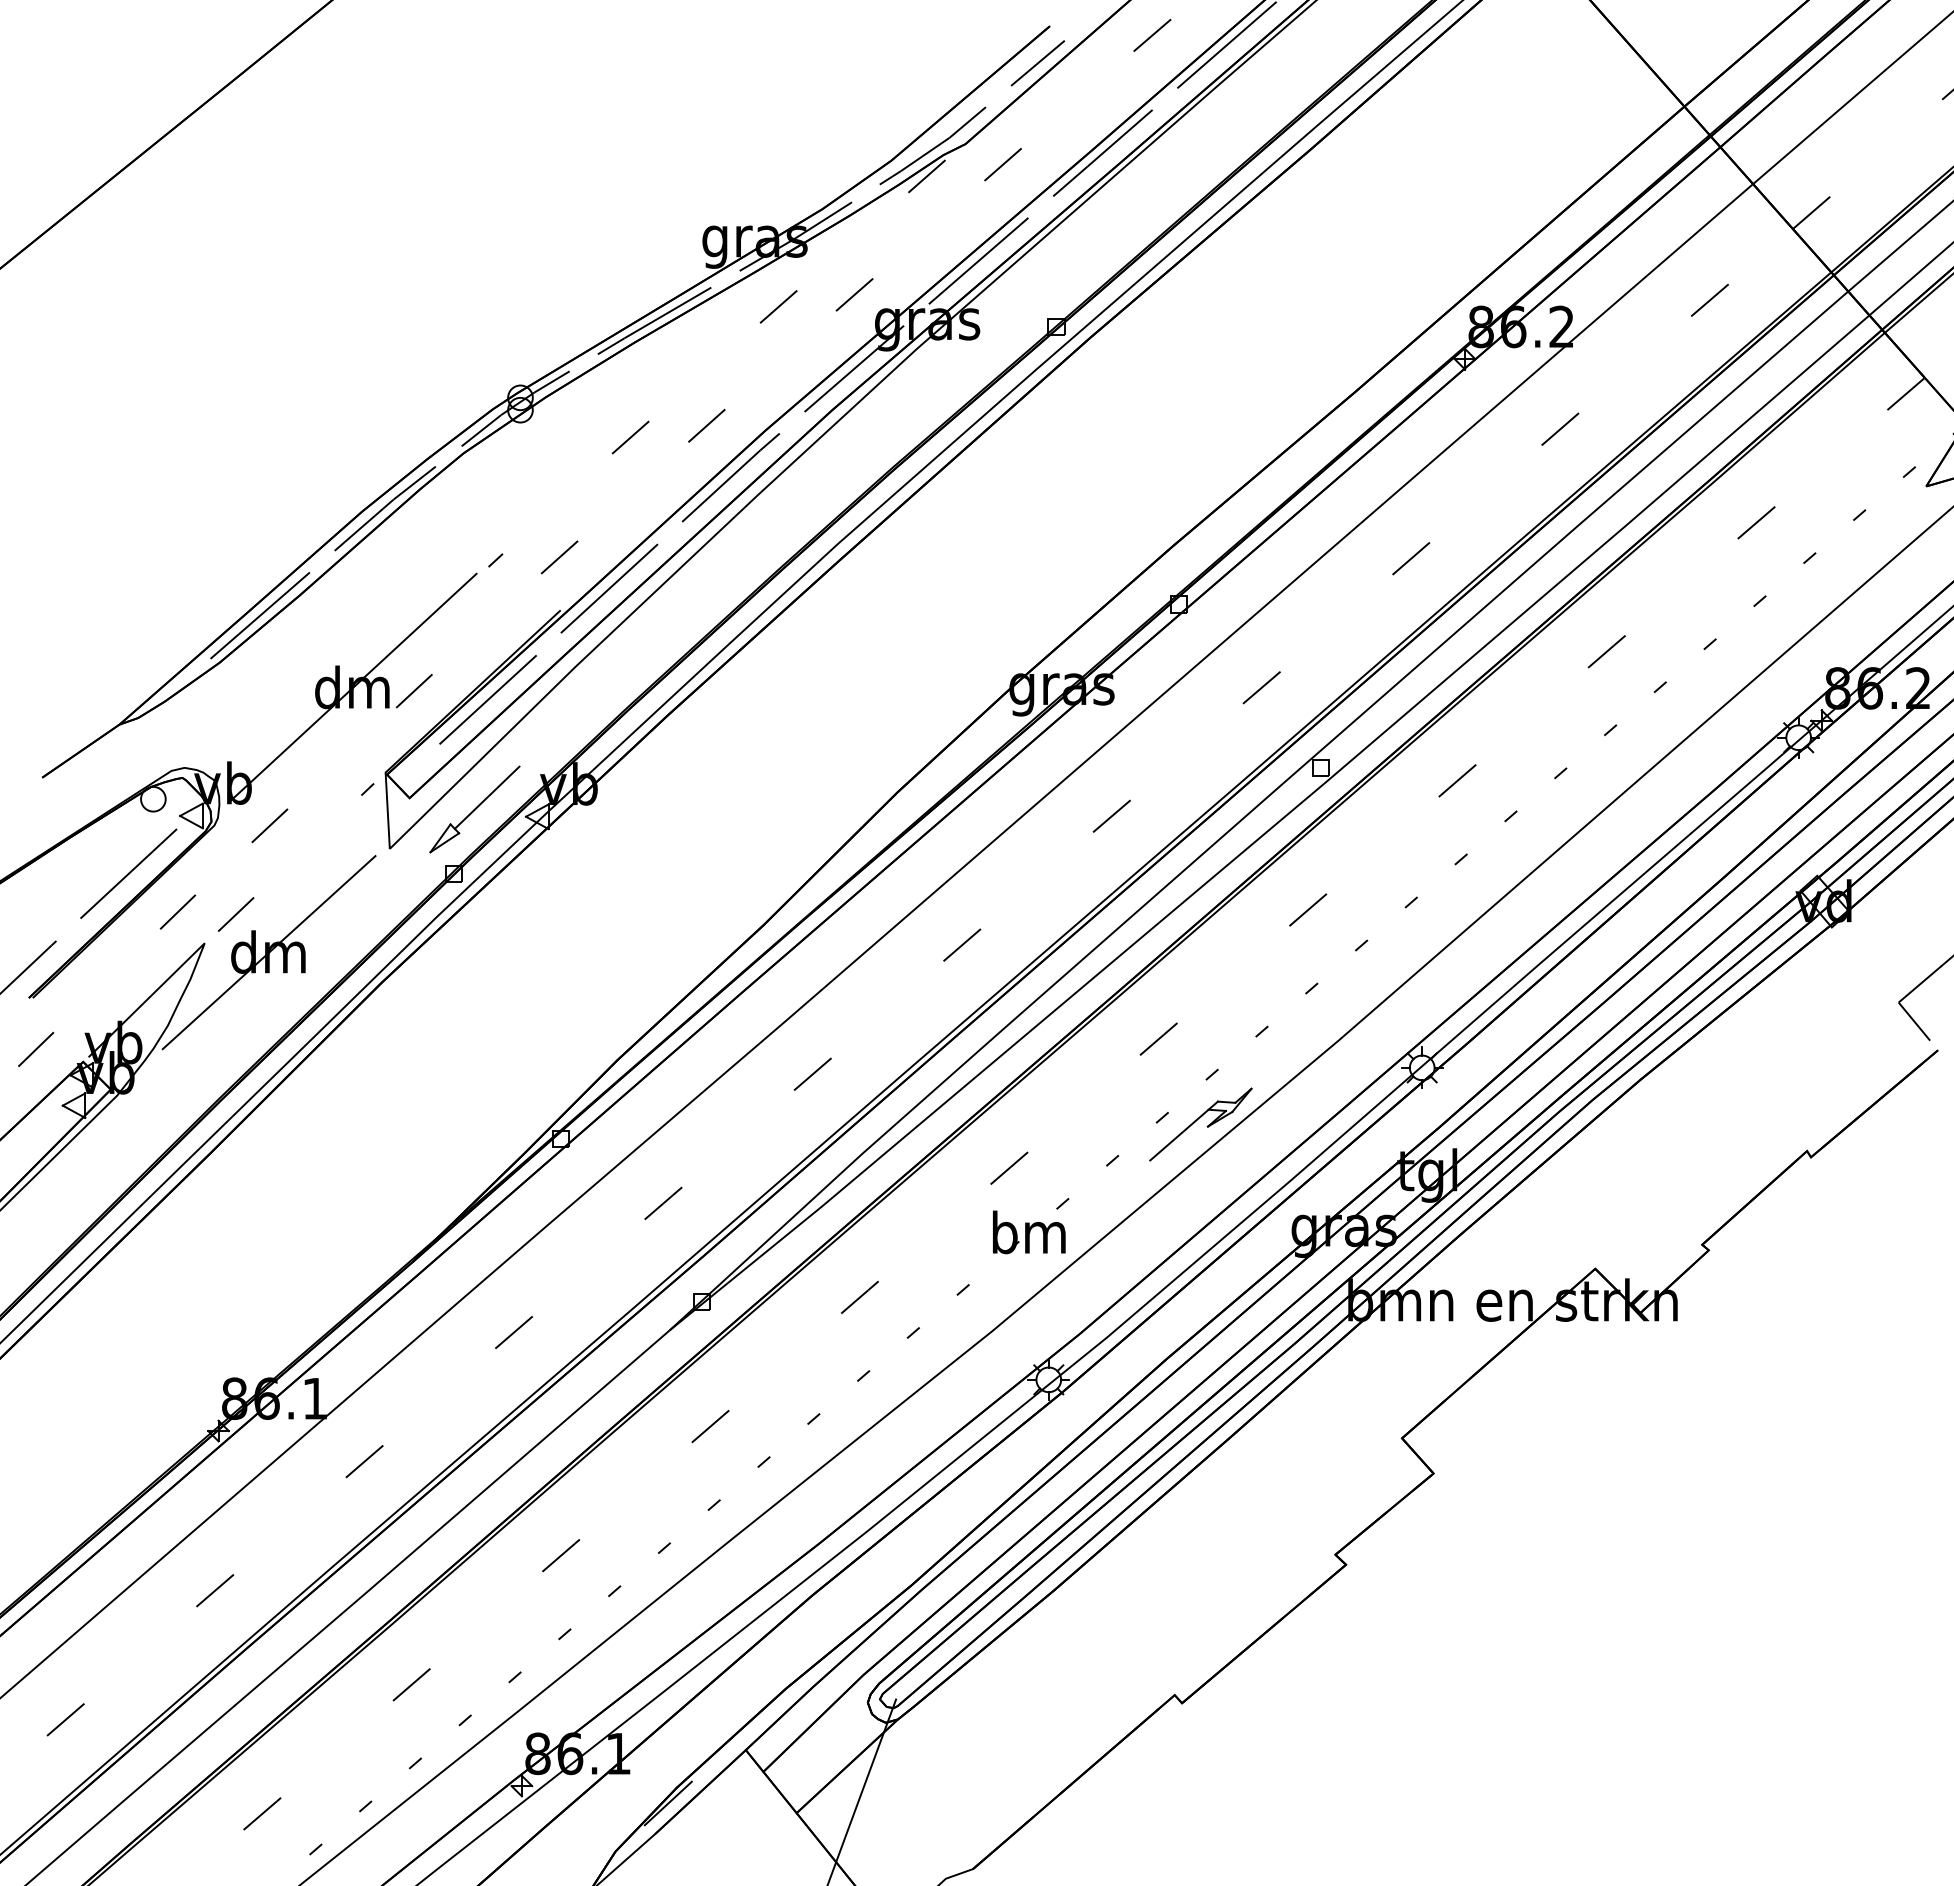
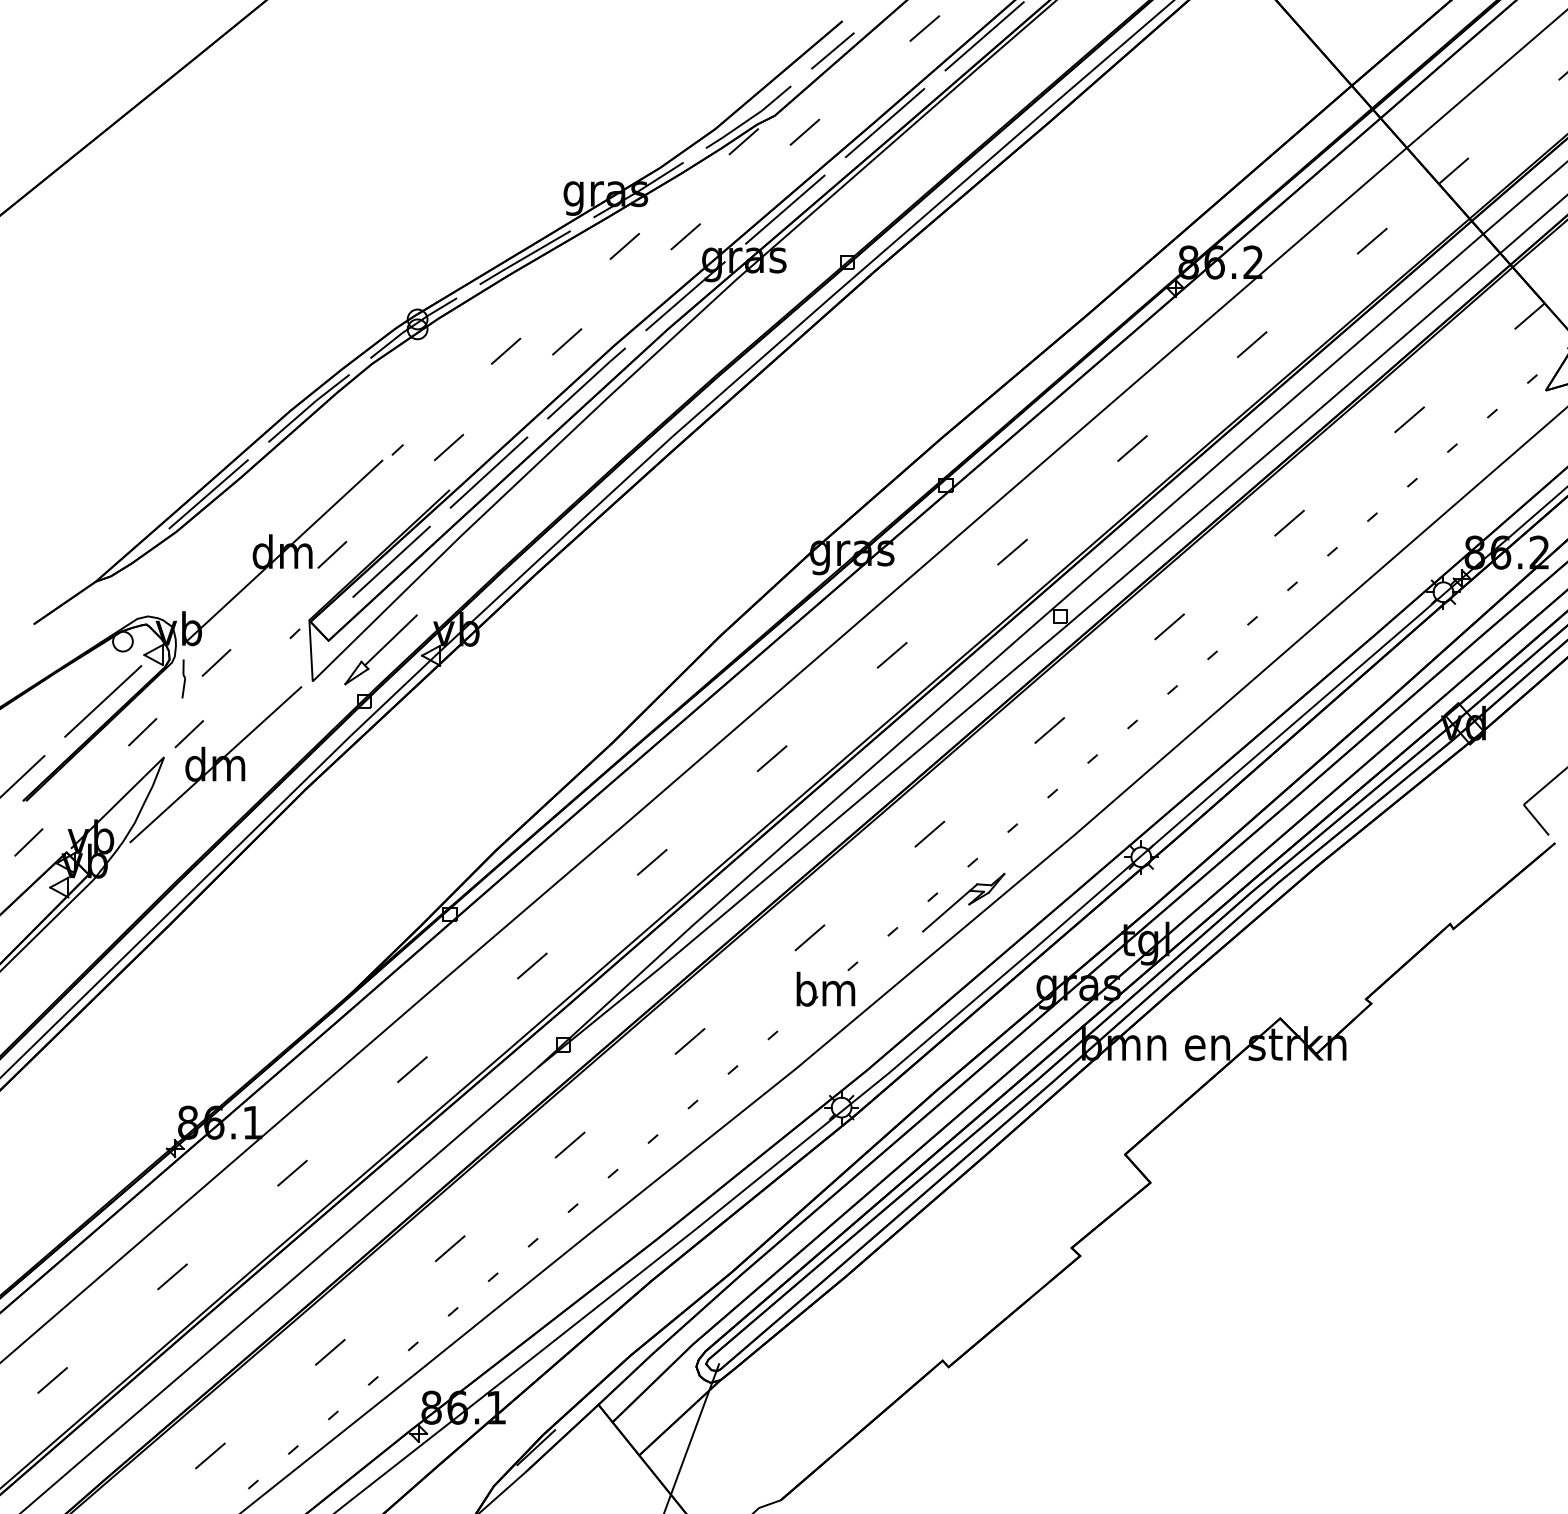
curve: (229, 844) -> (184, 677), added

